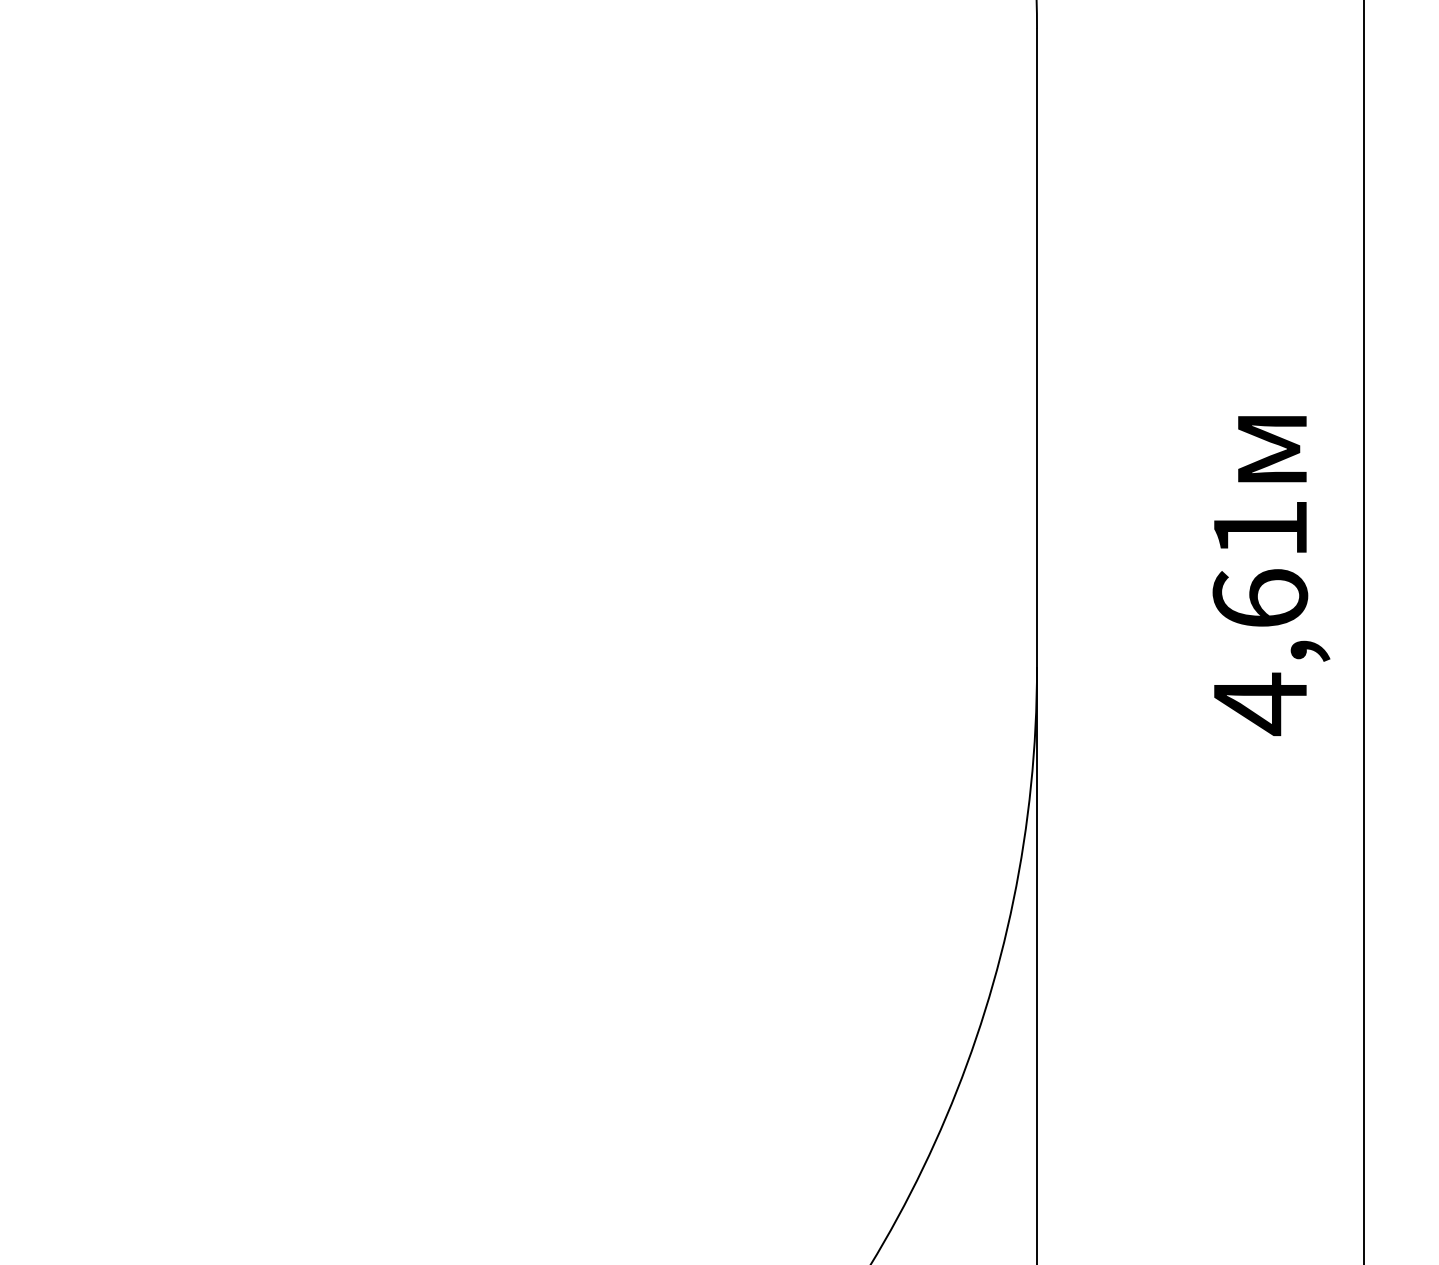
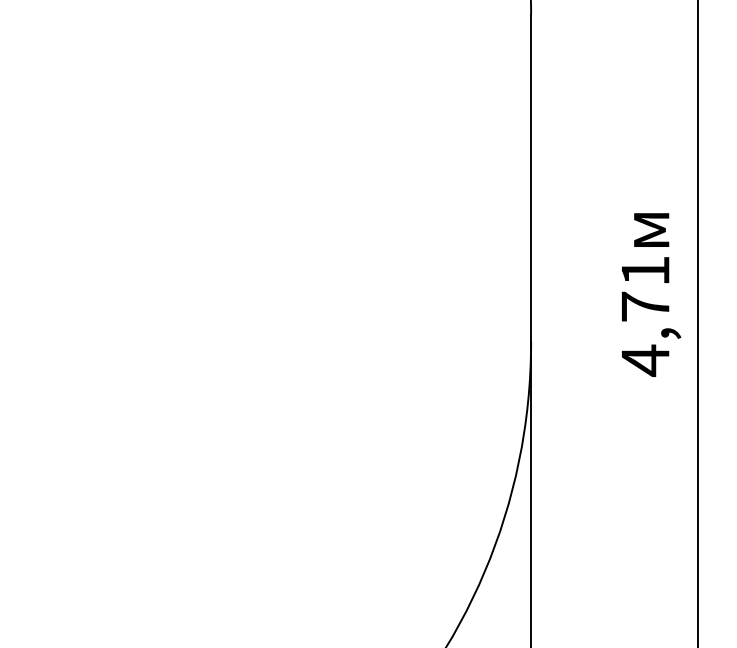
text: (1260, 598) -> (645, 306), 4,61 -> 4,71

